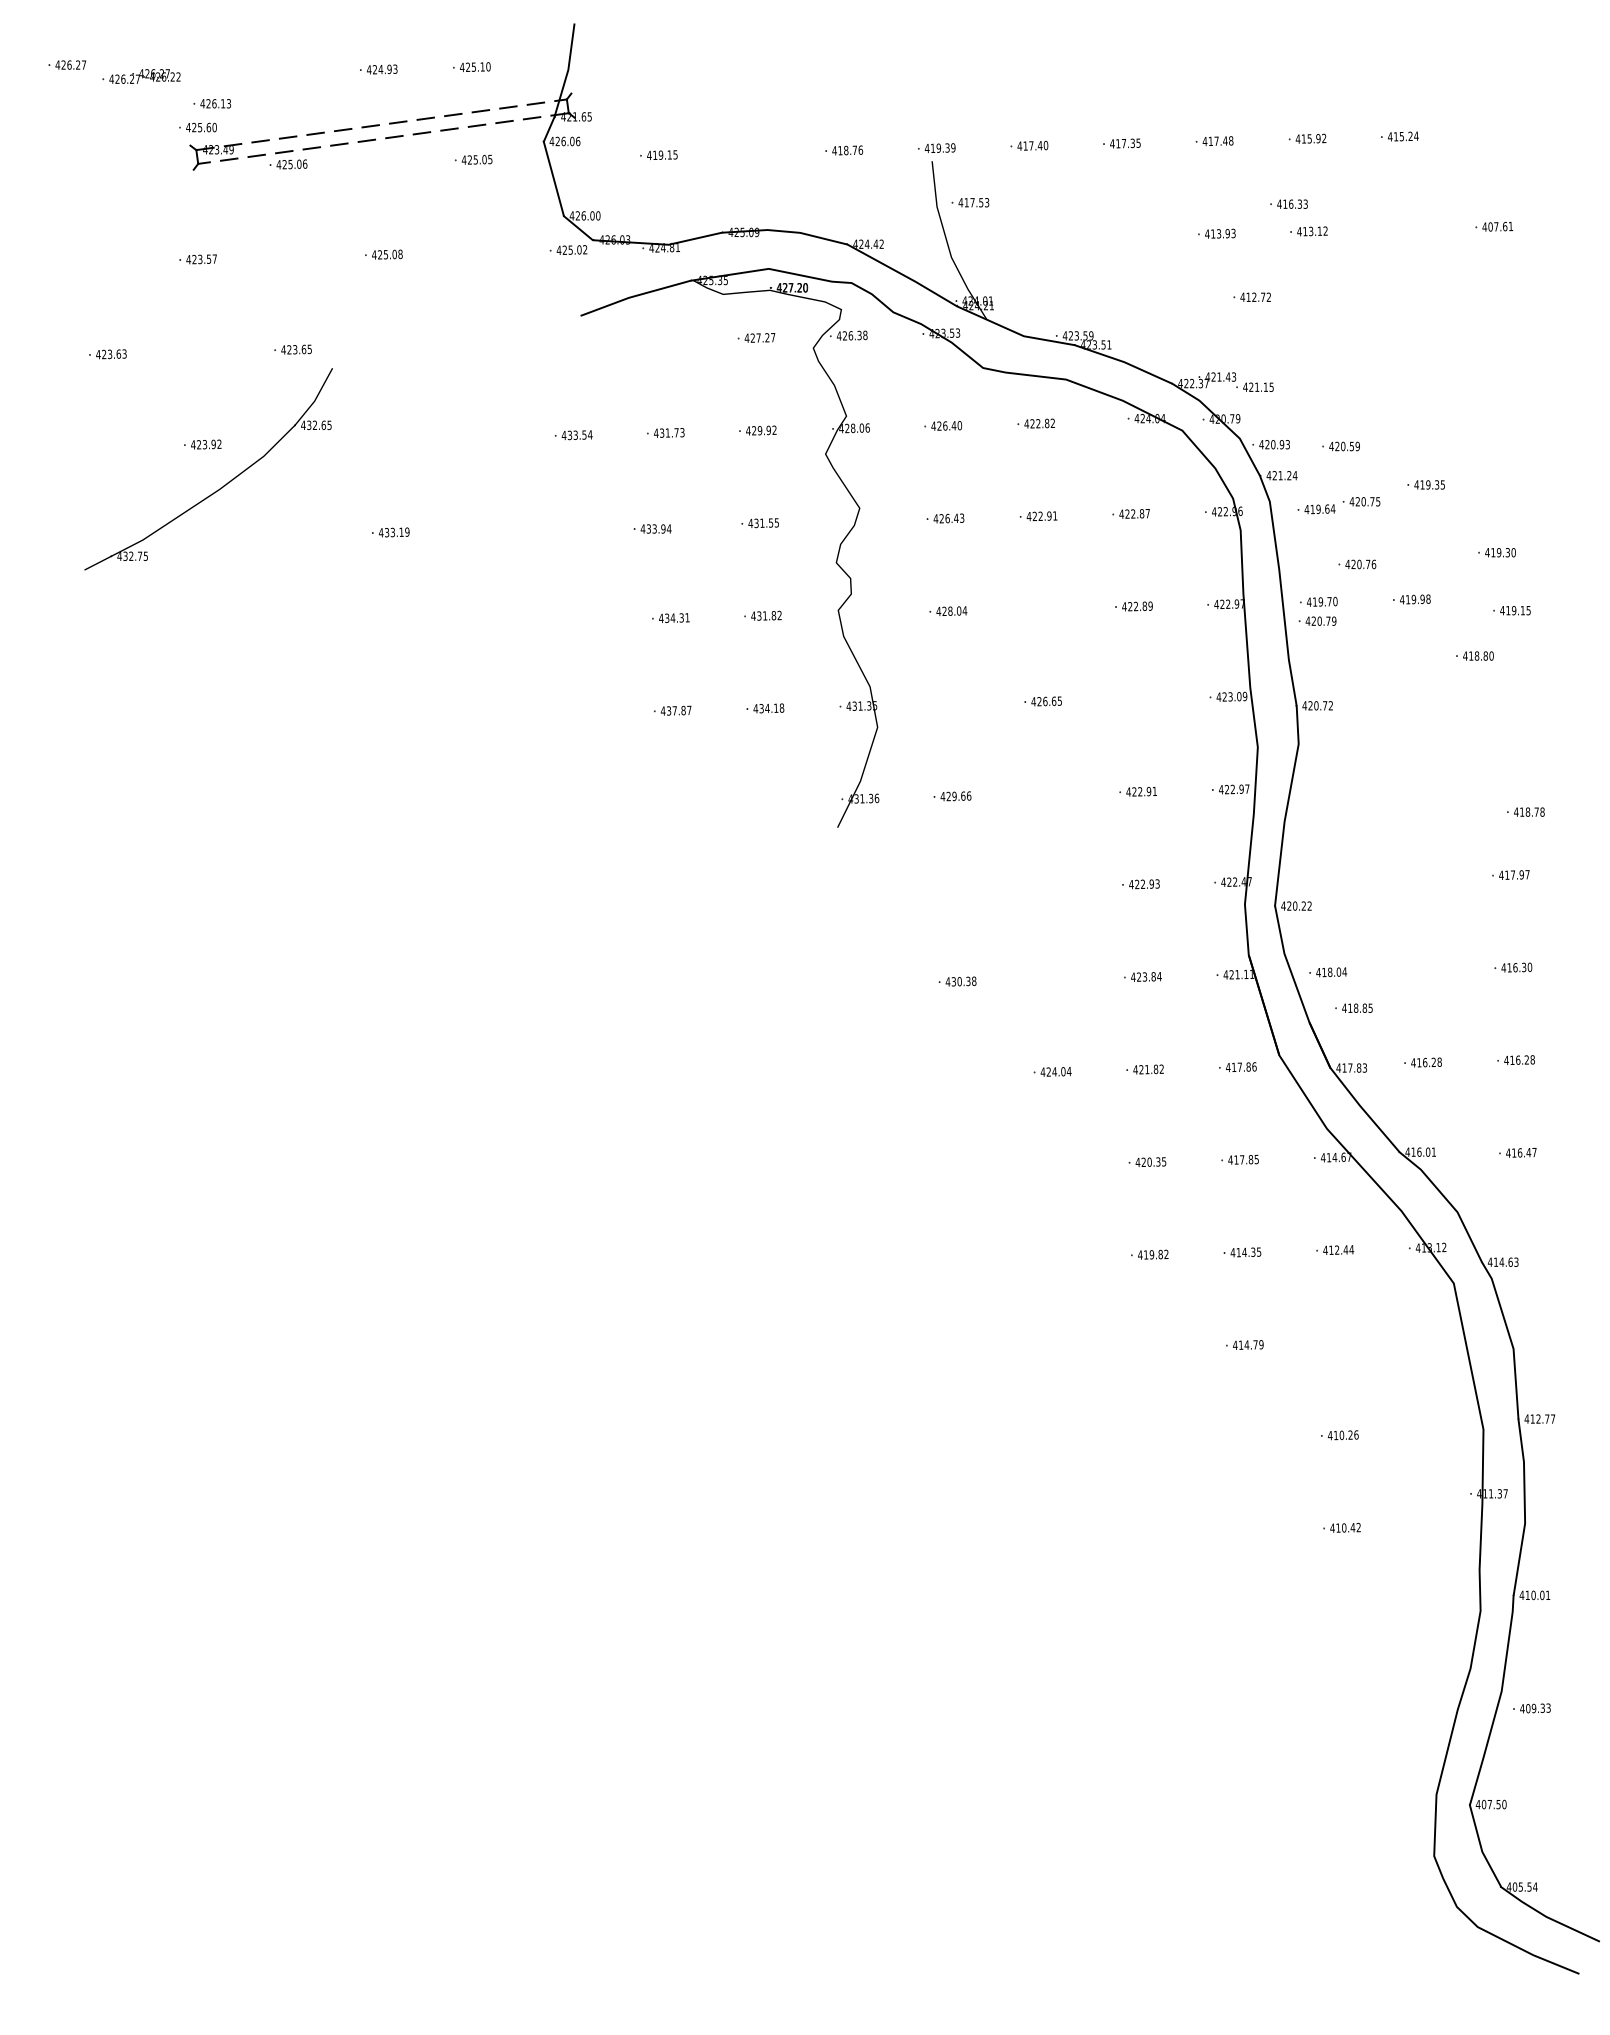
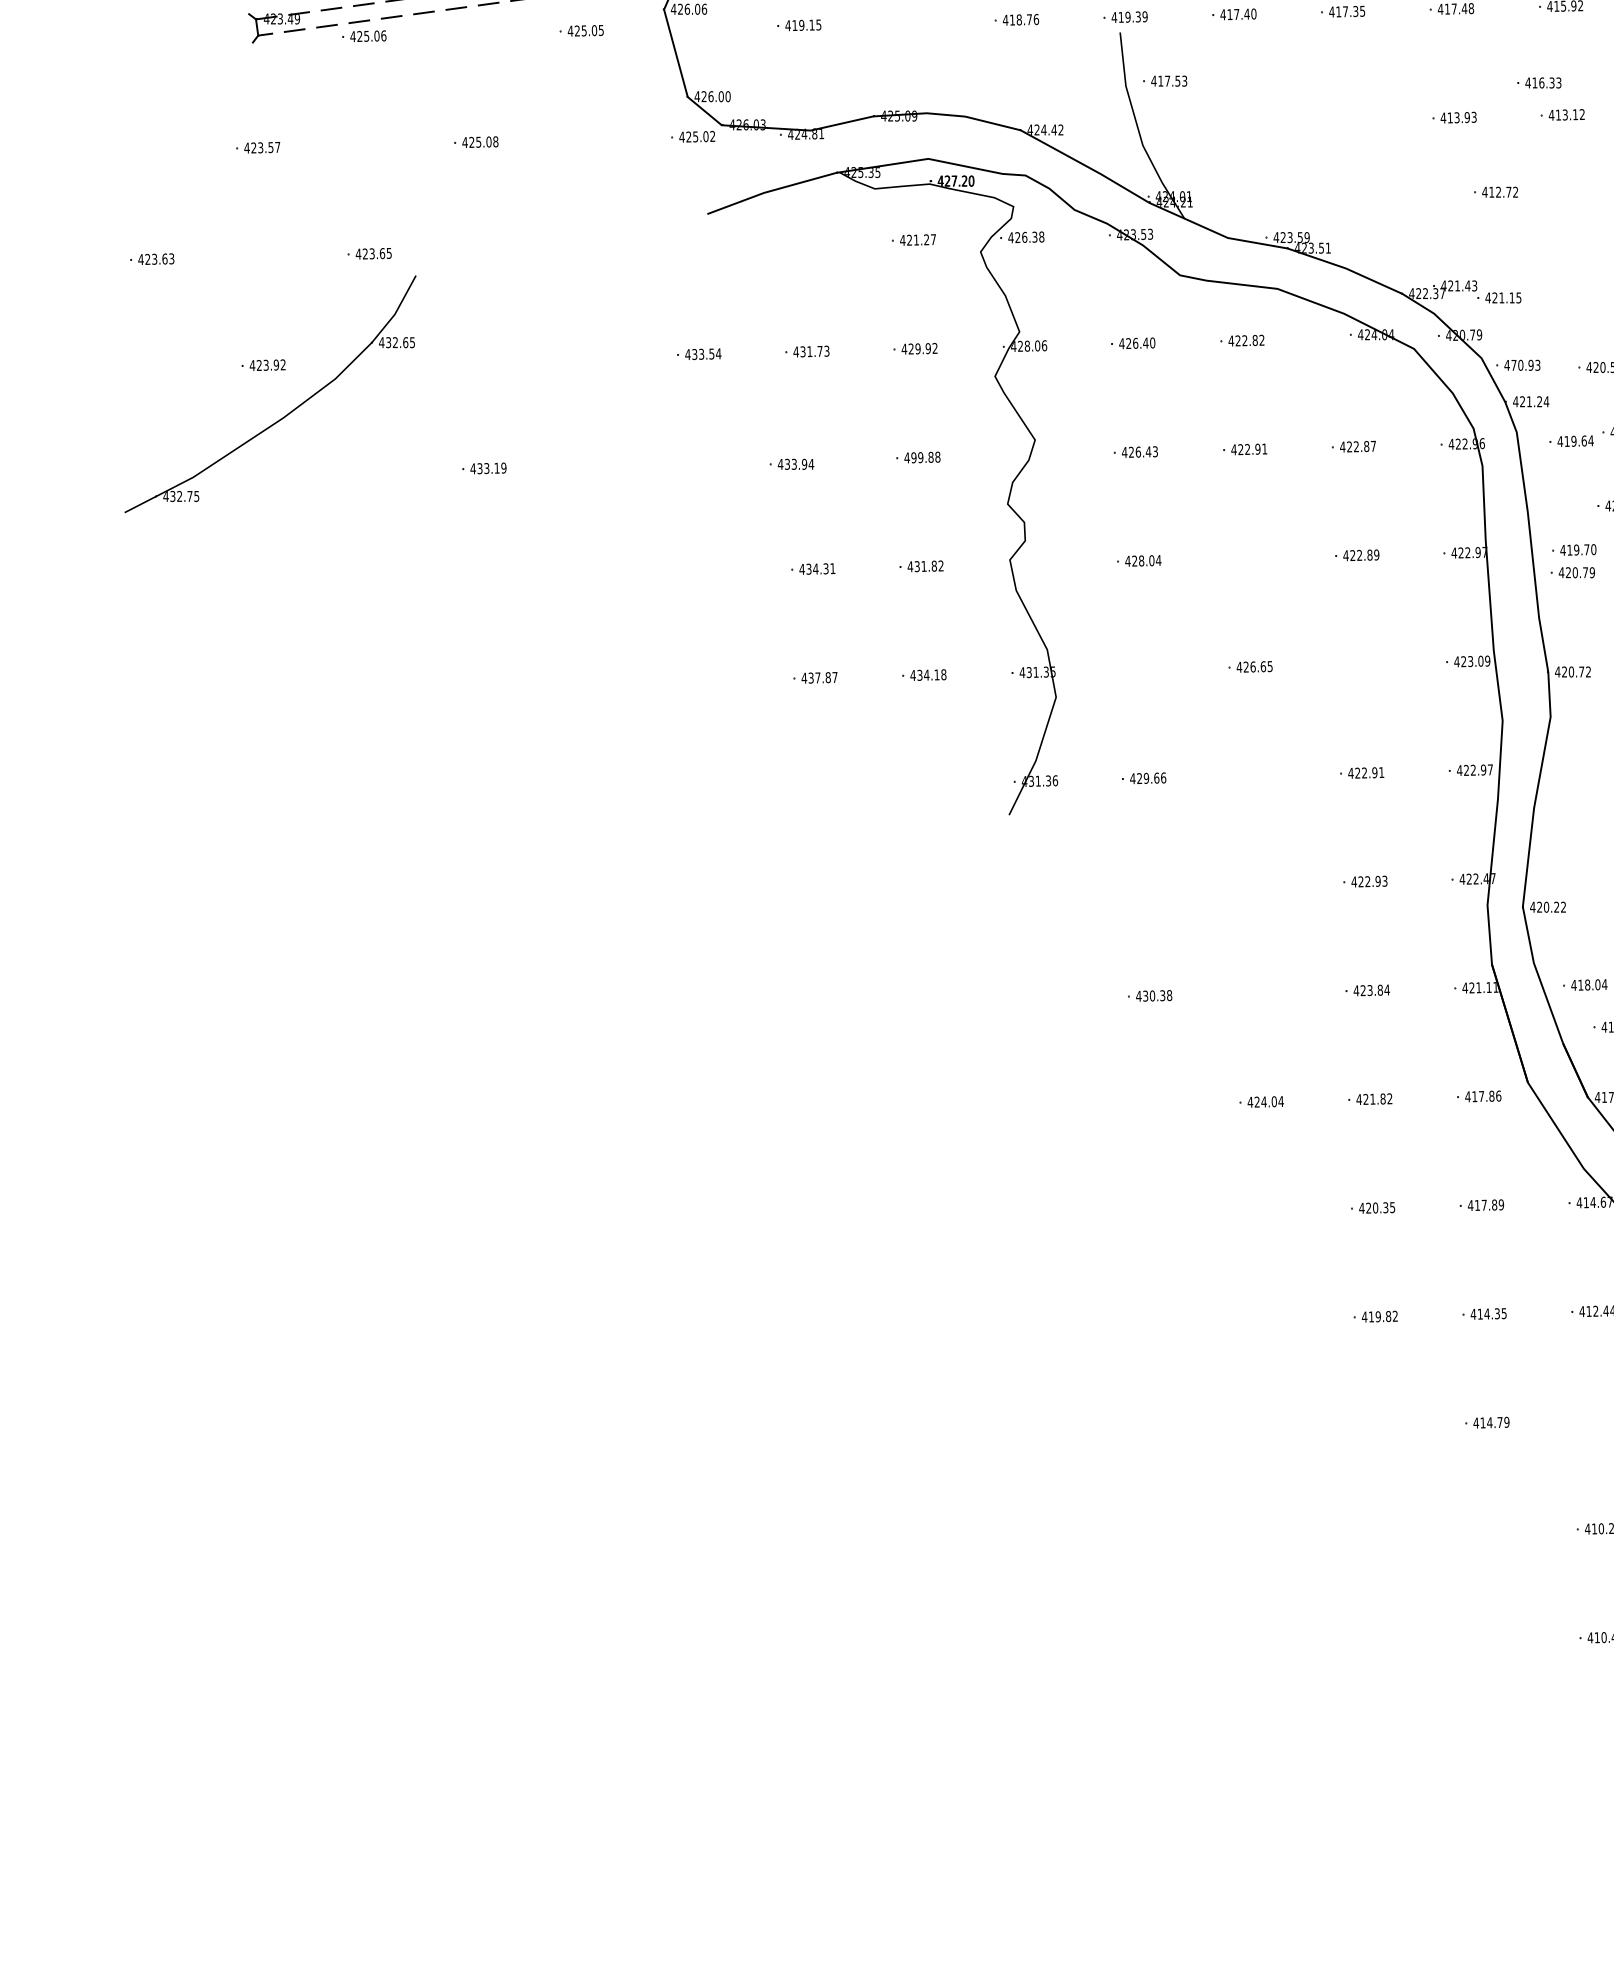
text: (758, 337) -> (916, 239), 427.27 -> 421.27
text: (1267, 444) -> (1514, 365), 420.93 -> 470.93
text: (766, 522) -> (925, 456), 431.55 -> 499.88
text: (1256, 1158) -> (1501, 1203), 417.85 -> 417.89

